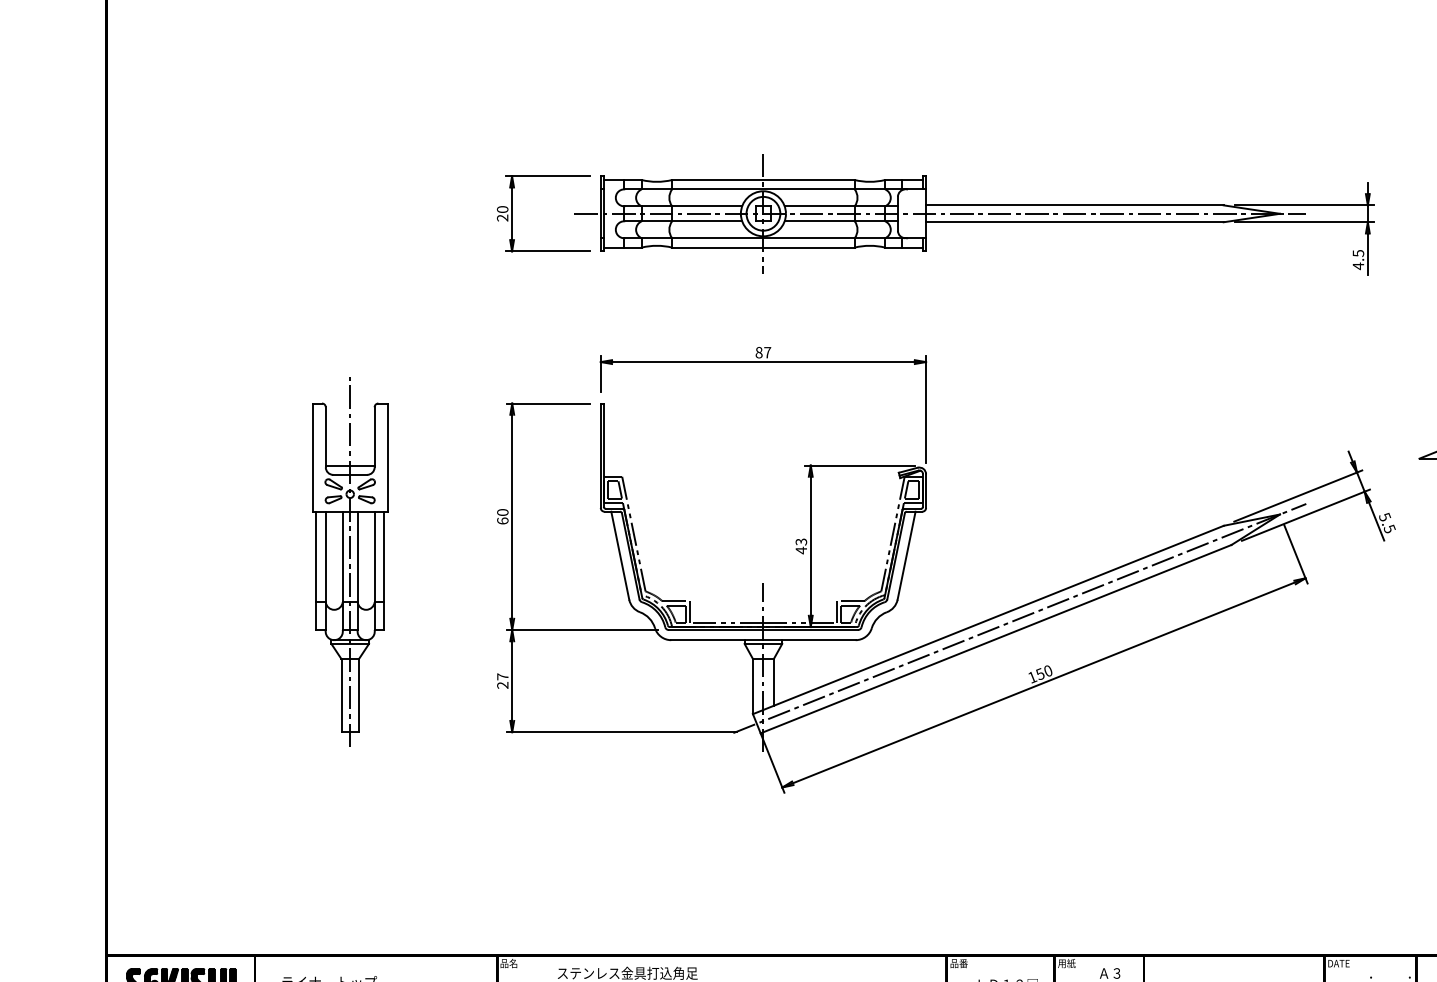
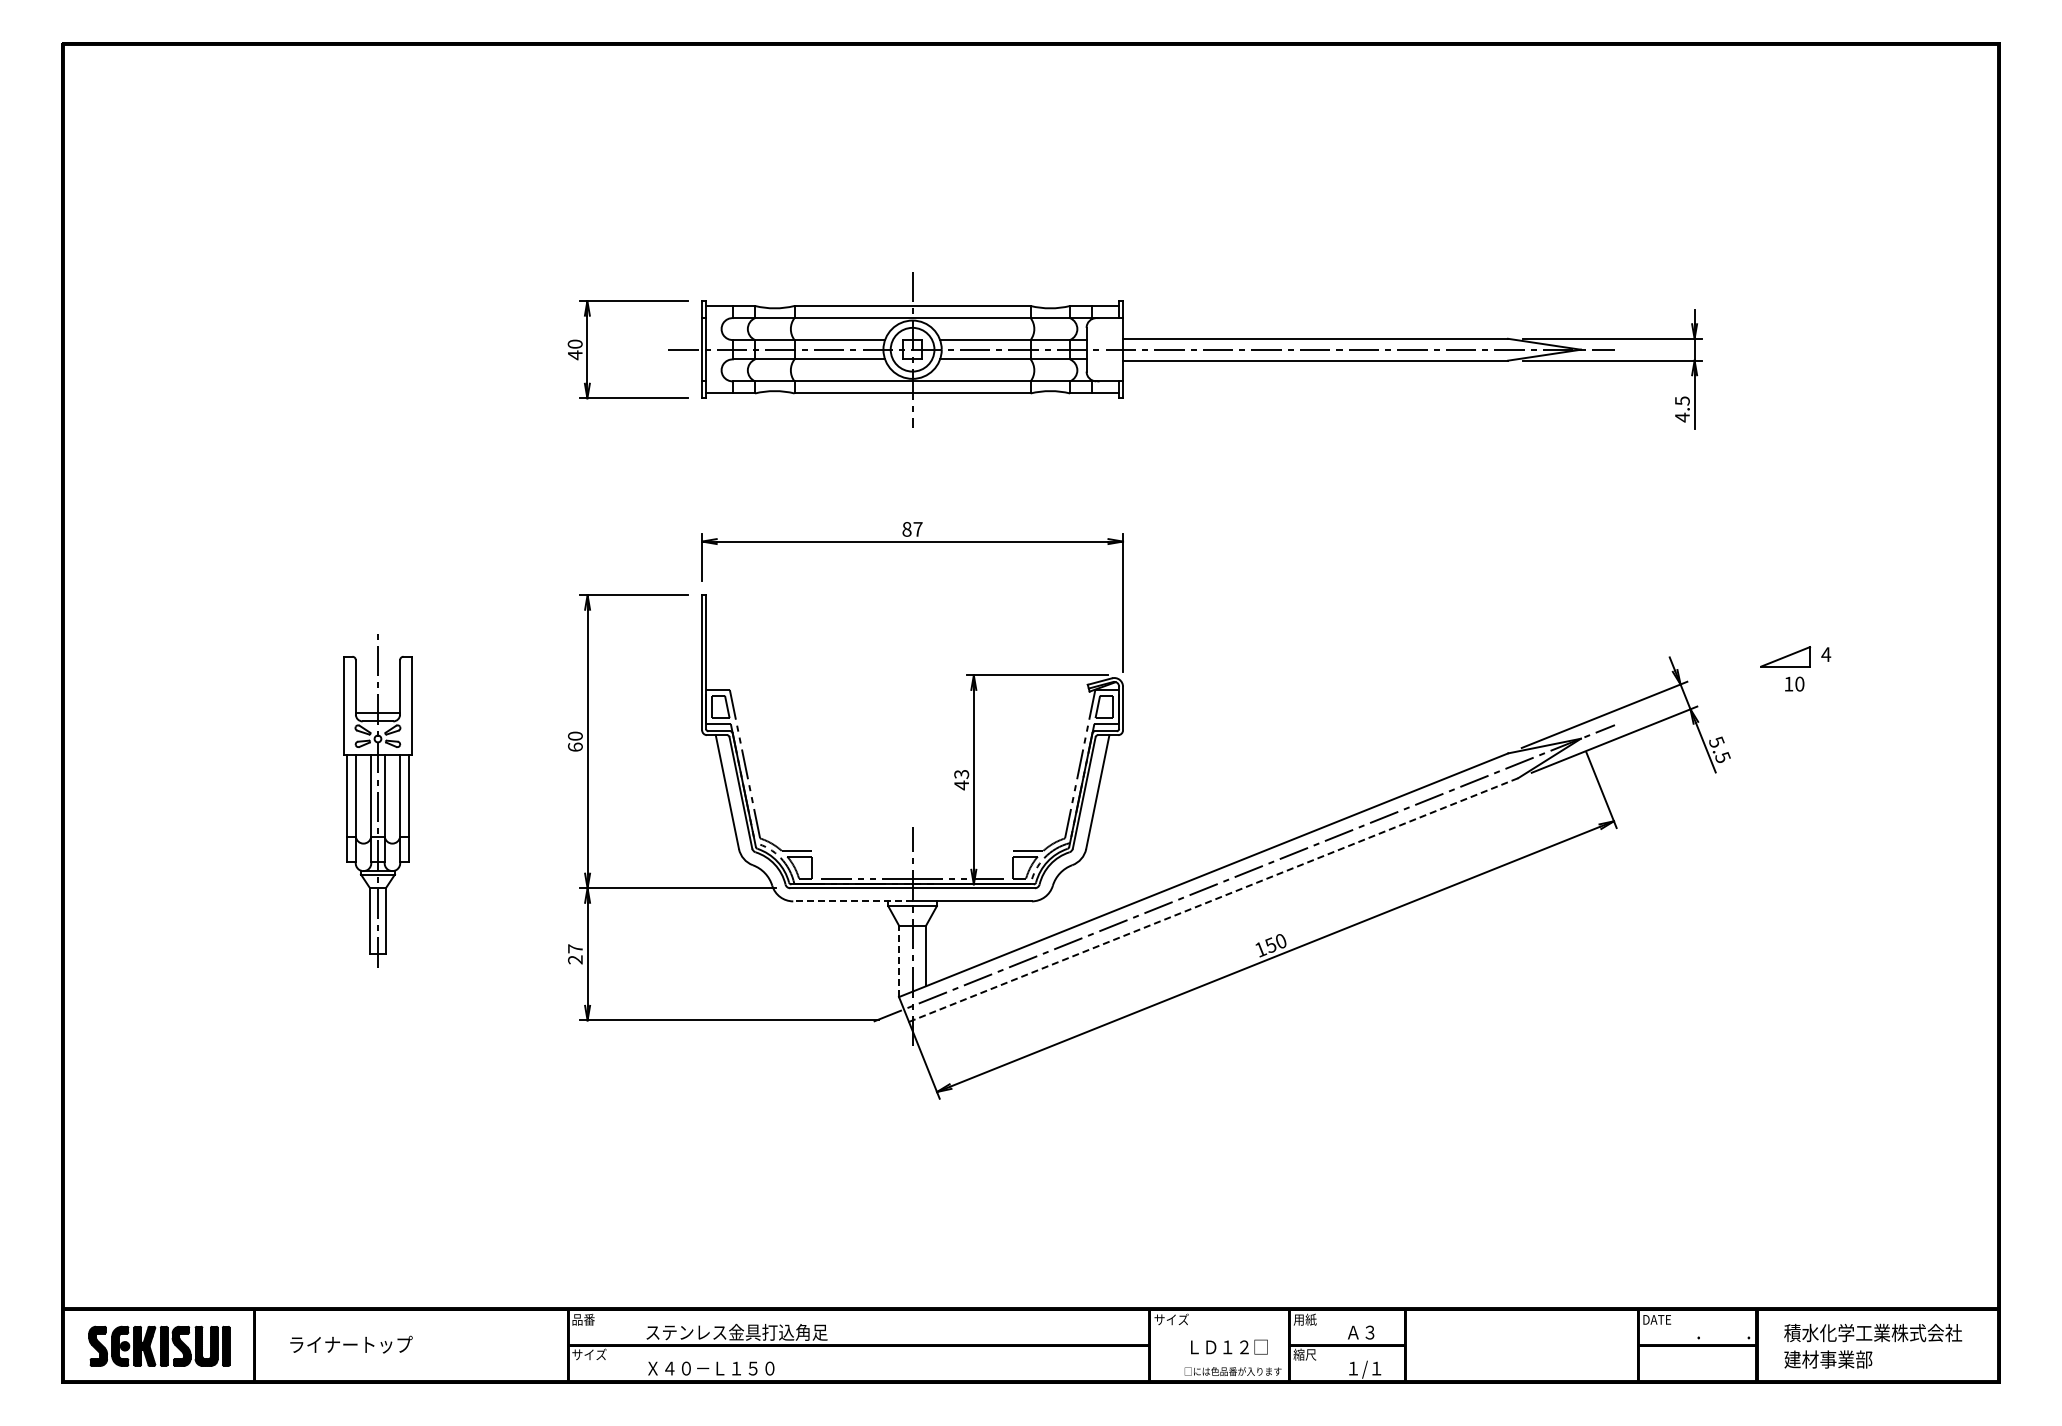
text: (502, 218) -> (574, 355), 20 -> 40
part: (349, 562) -> (377, 800), size x0.7
line: (689, 611) -> (817, 864), removed
line: (836, 611) -> (1007, 864), removed
line: (996, 638) -> (1214, 899), solid -> dashed
line: (716, 640) -> (852, 901), solid -> dashed
line: (753, 686) -> (899, 961), solid -> dashed
text: (513, 963) -> (589, 1319), 品名 -> 品番
text: (963, 963) -> (1171, 1319), 品番 -> サイズ

